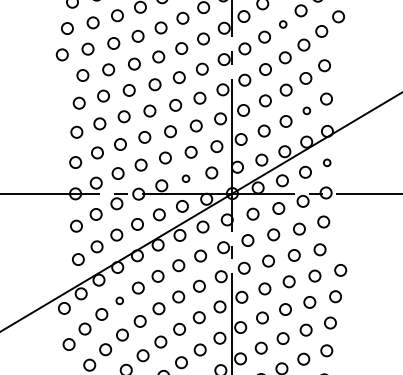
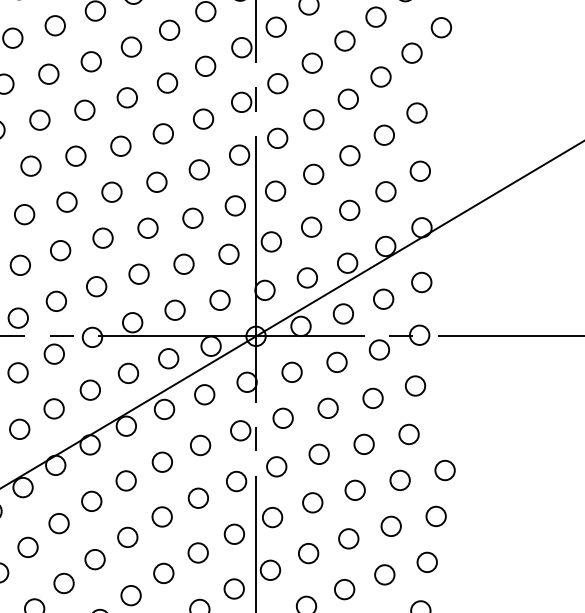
circle: (282, 24) -> (343, 41), size x1.67
circle: (306, 110) -> (385, 191), size x1.67
circle: (326, 162) -> (420, 282), size x1.67
circle: (185, 178) -> (174, 309), size x1.67
circle: (119, 300) -> (58, 523), size x1.67

